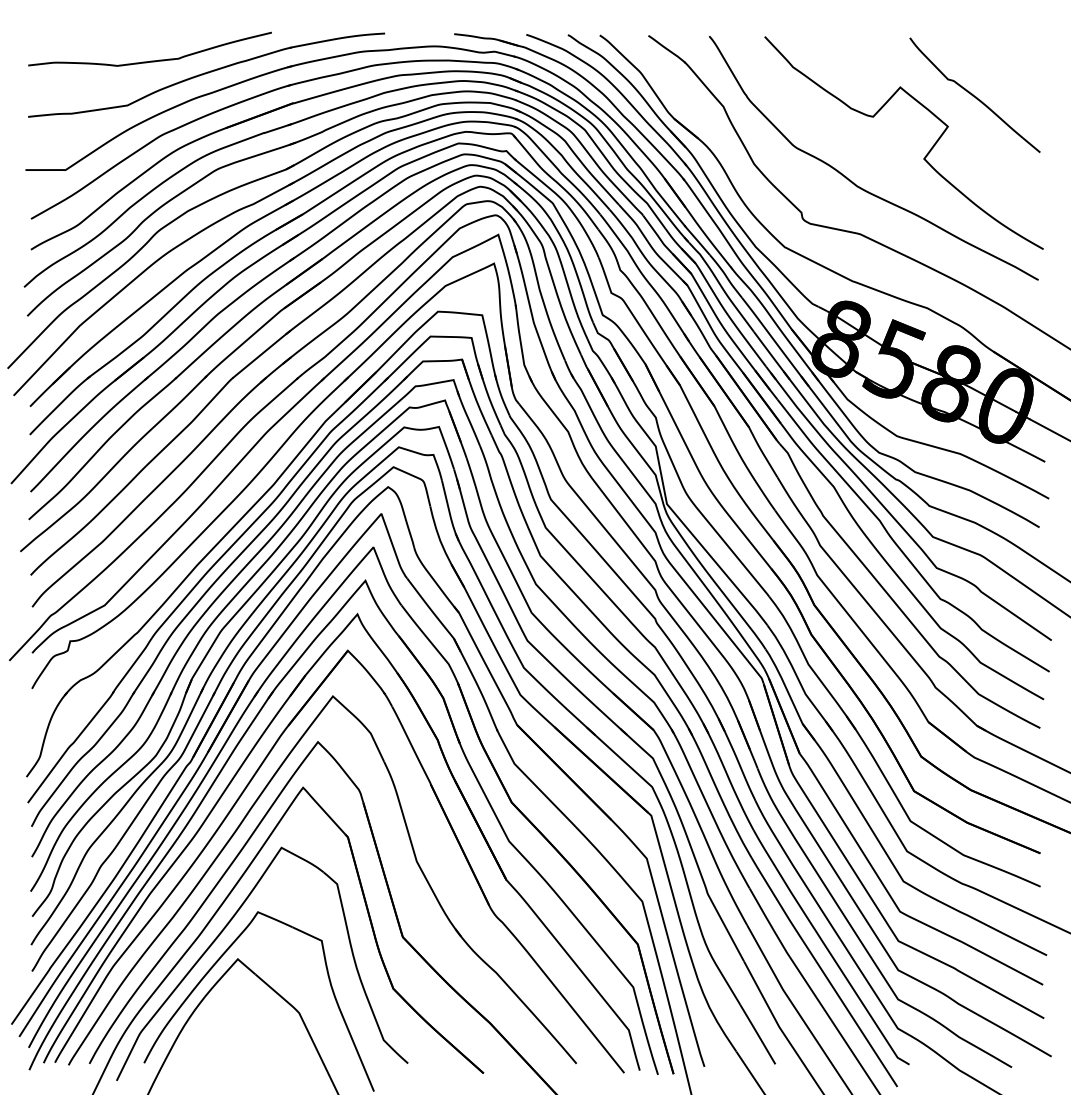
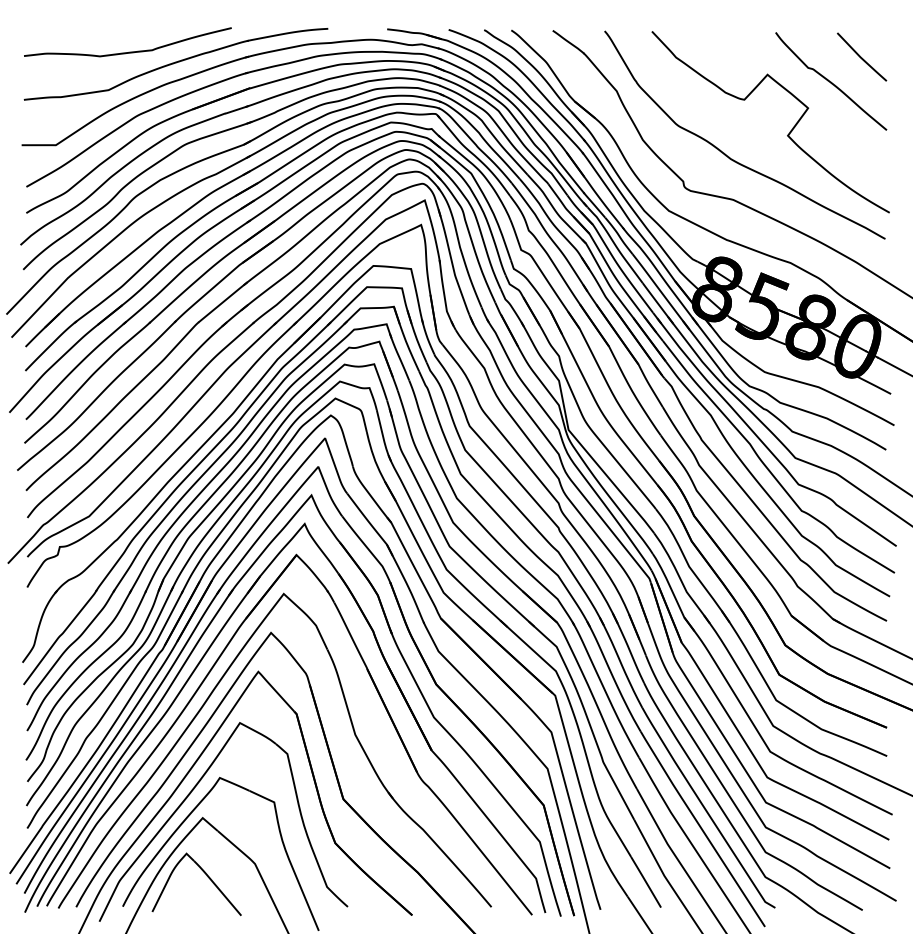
line: (1010, 66) -> (861, 56), added
part: (243, 1028) -> (207, 877), added

